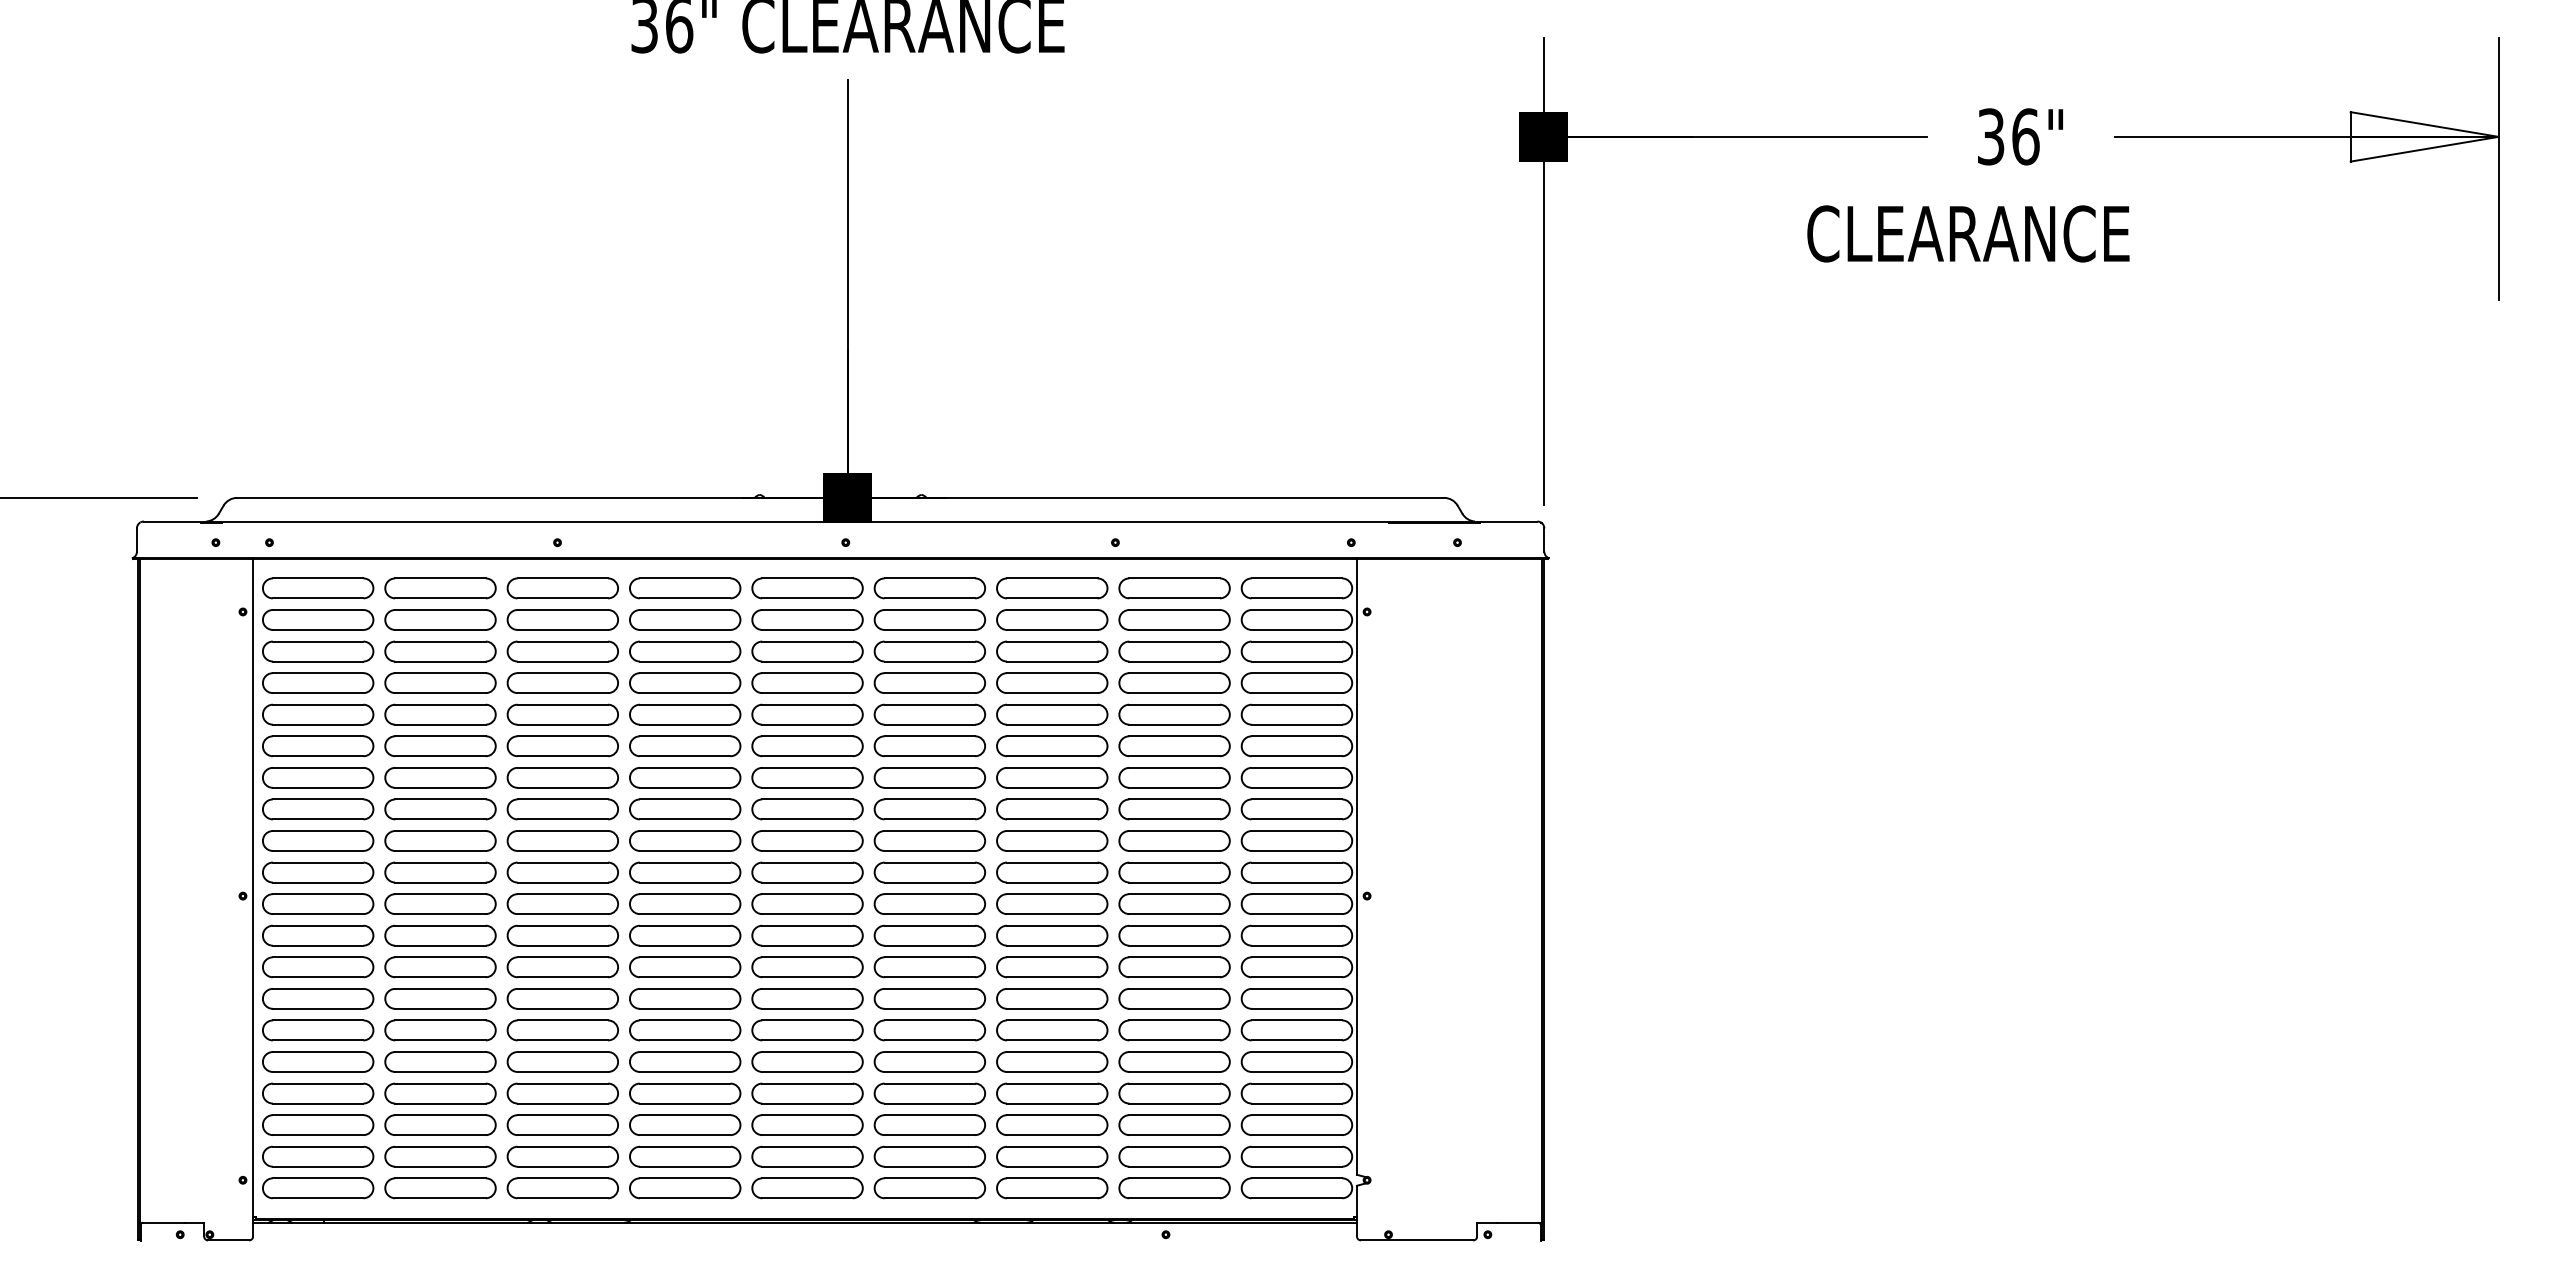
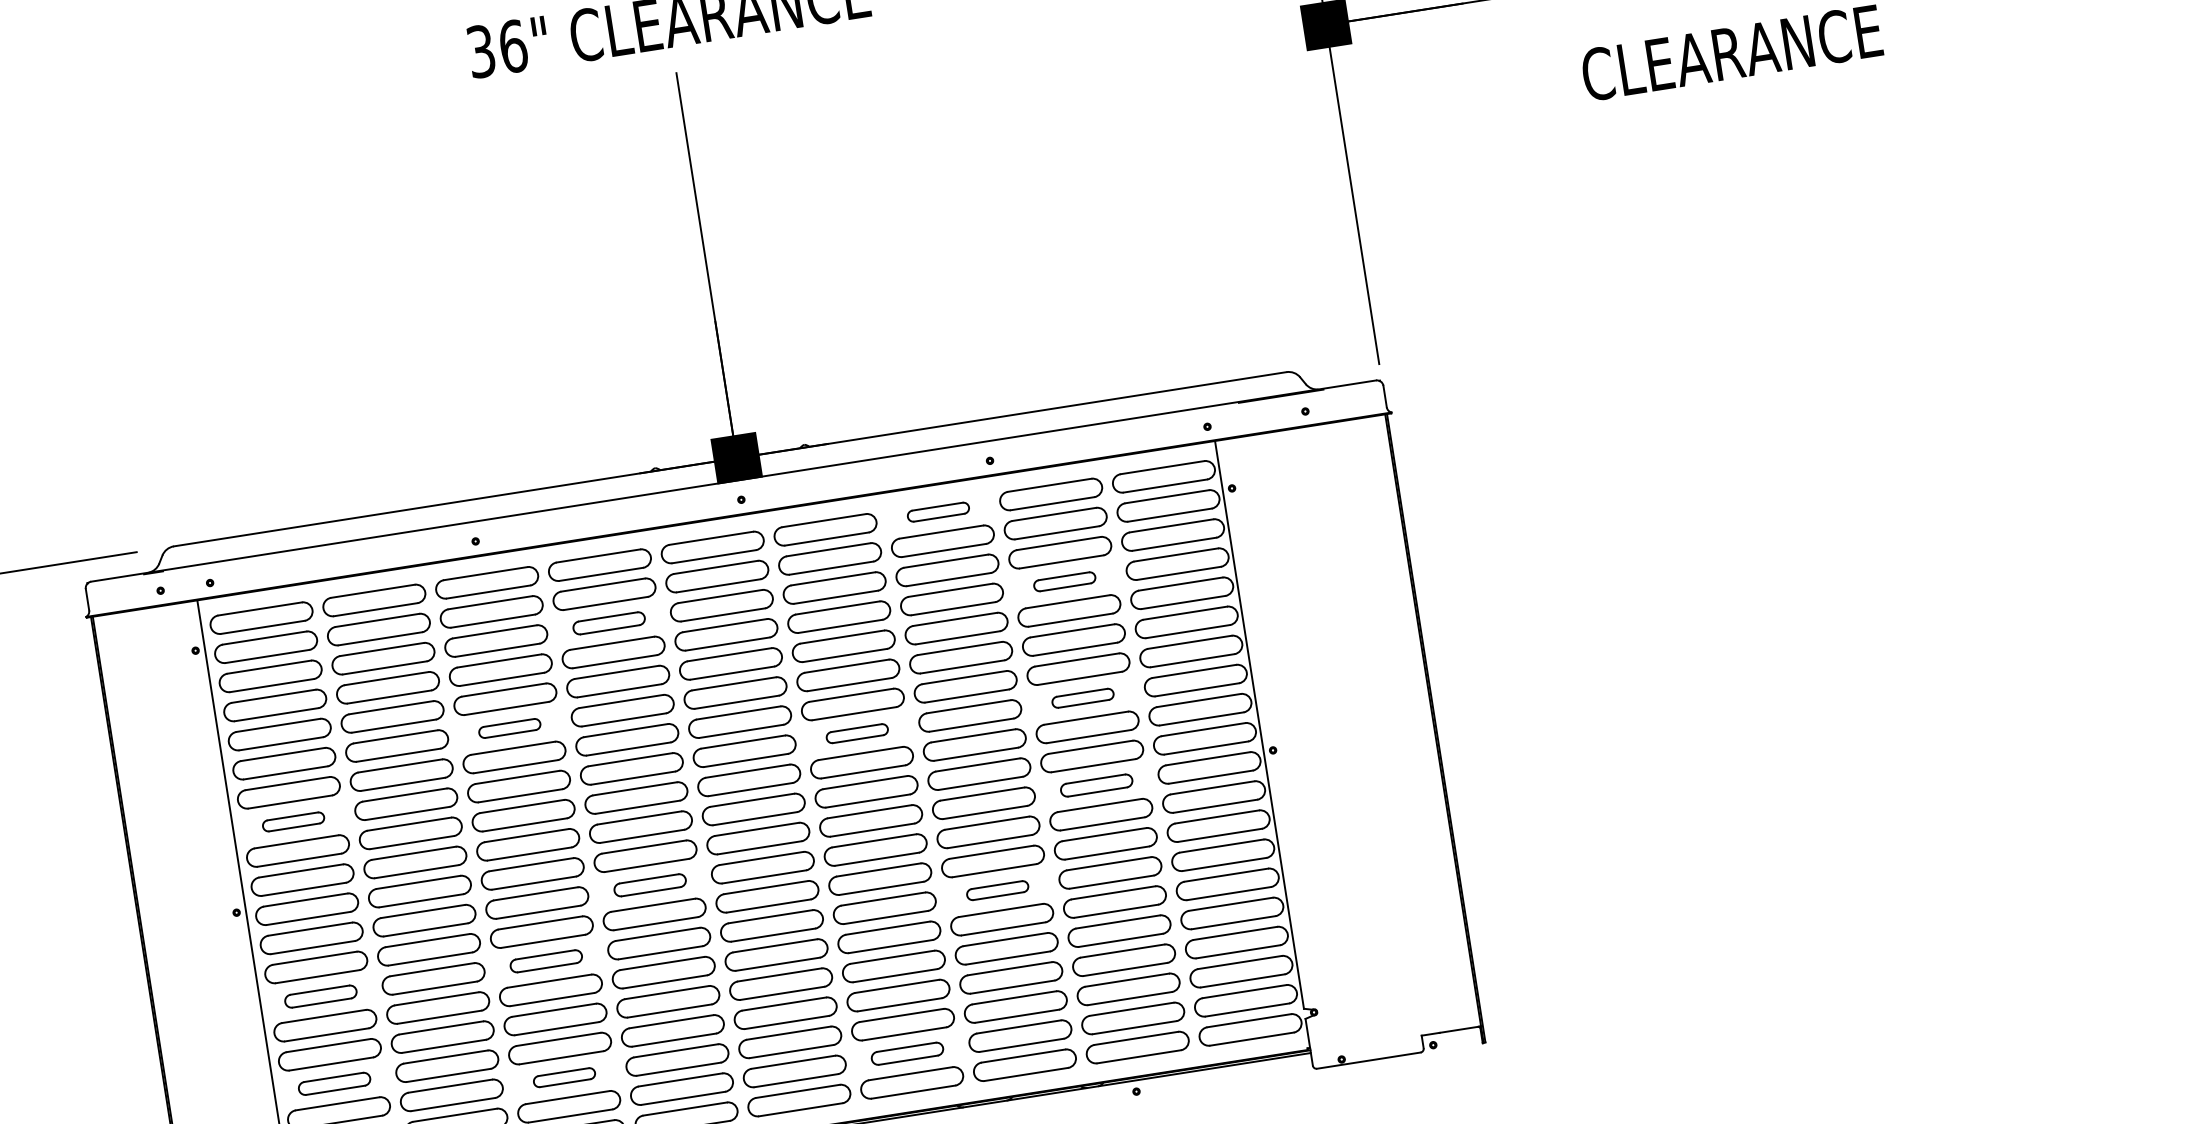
part: (1052, 588) -> (938, 512), size x0.6
part: (685, 651) -> (609, 623), size x0.7
part: (1174, 682) -> (1064, 581), size x0.6
part: (562, 746) -> (509, 728), size x0.6
part: (318, 809) -> (293, 821), size x0.6
part: (929, 809) -> (857, 733), size x0.6
part: (1174, 809) -> (1082, 698), size x0.6
part: (1174, 903) -> (1096, 785), size x0.7
part: (685, 935) -> (650, 885), size x0.7
part: (318, 998) -> (321, 996), size x0.7
part: (562, 998) -> (546, 960), size x0.7
part: (1052, 998) -> (997, 890), size x0.6
part: (318, 1093) -> (334, 1083), size x0.7
part: (562, 1124) -> (564, 1077), size x0.6
part: (929, 1156) -> (907, 1053), size x0.7

